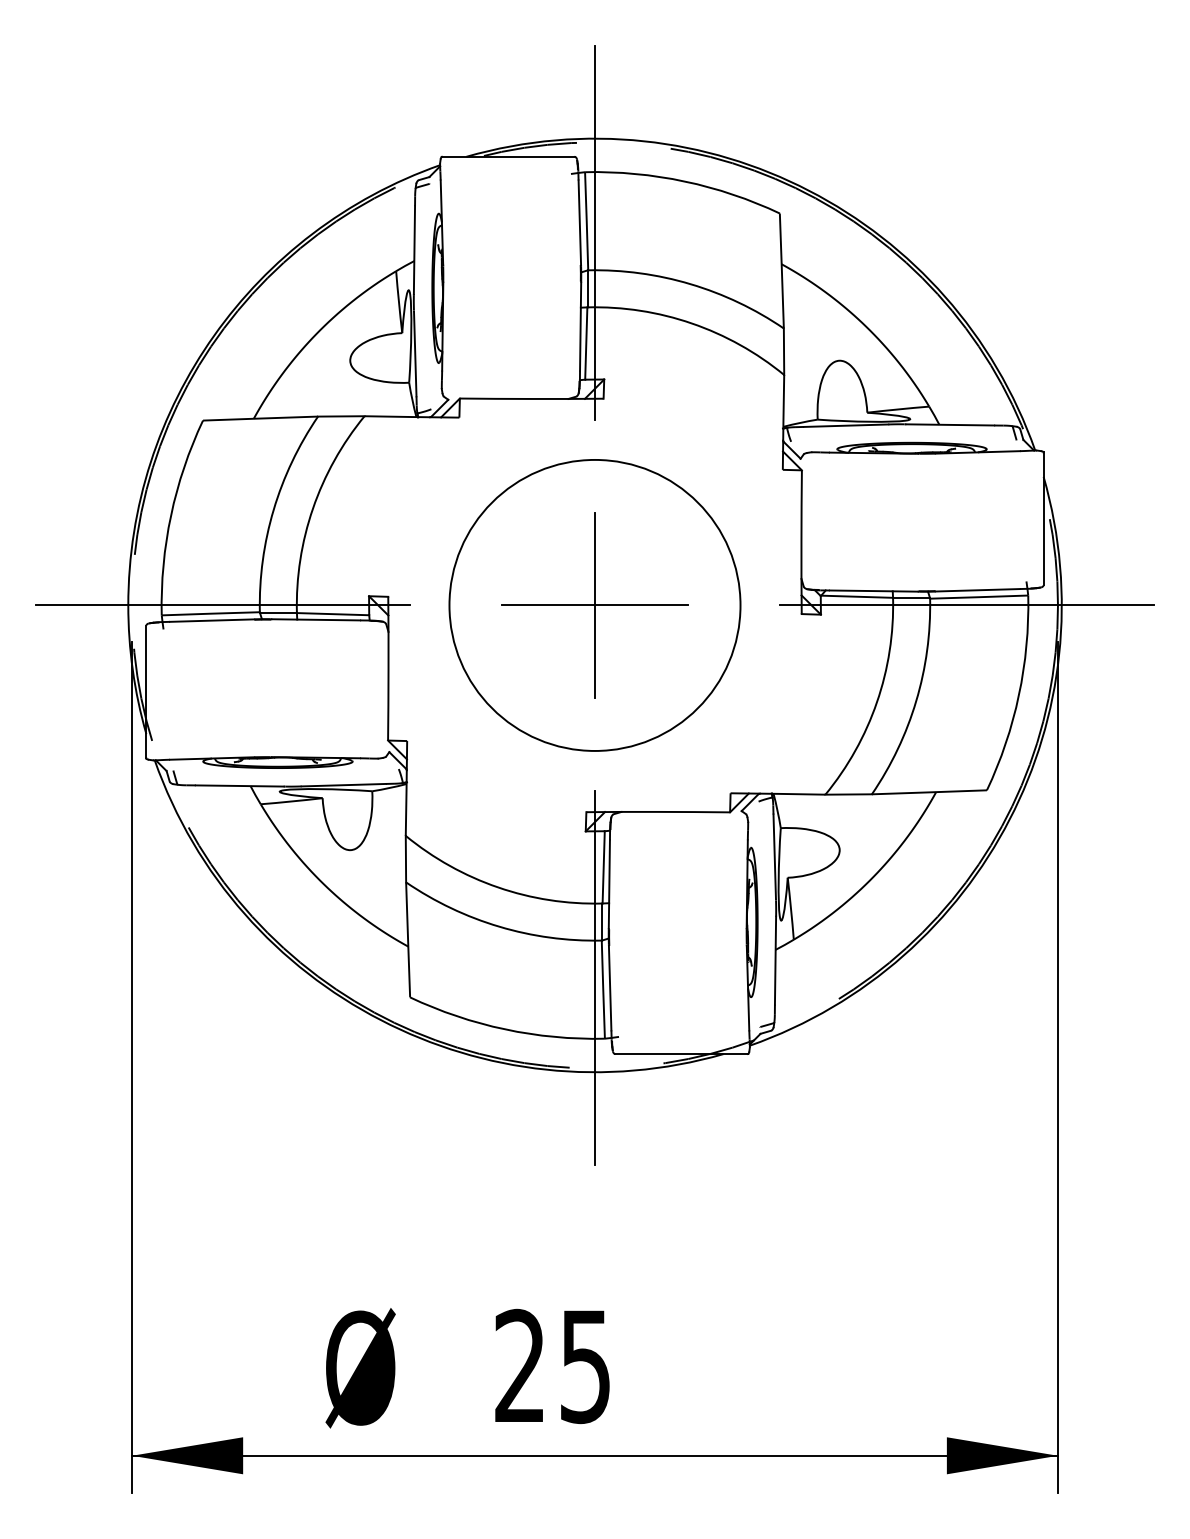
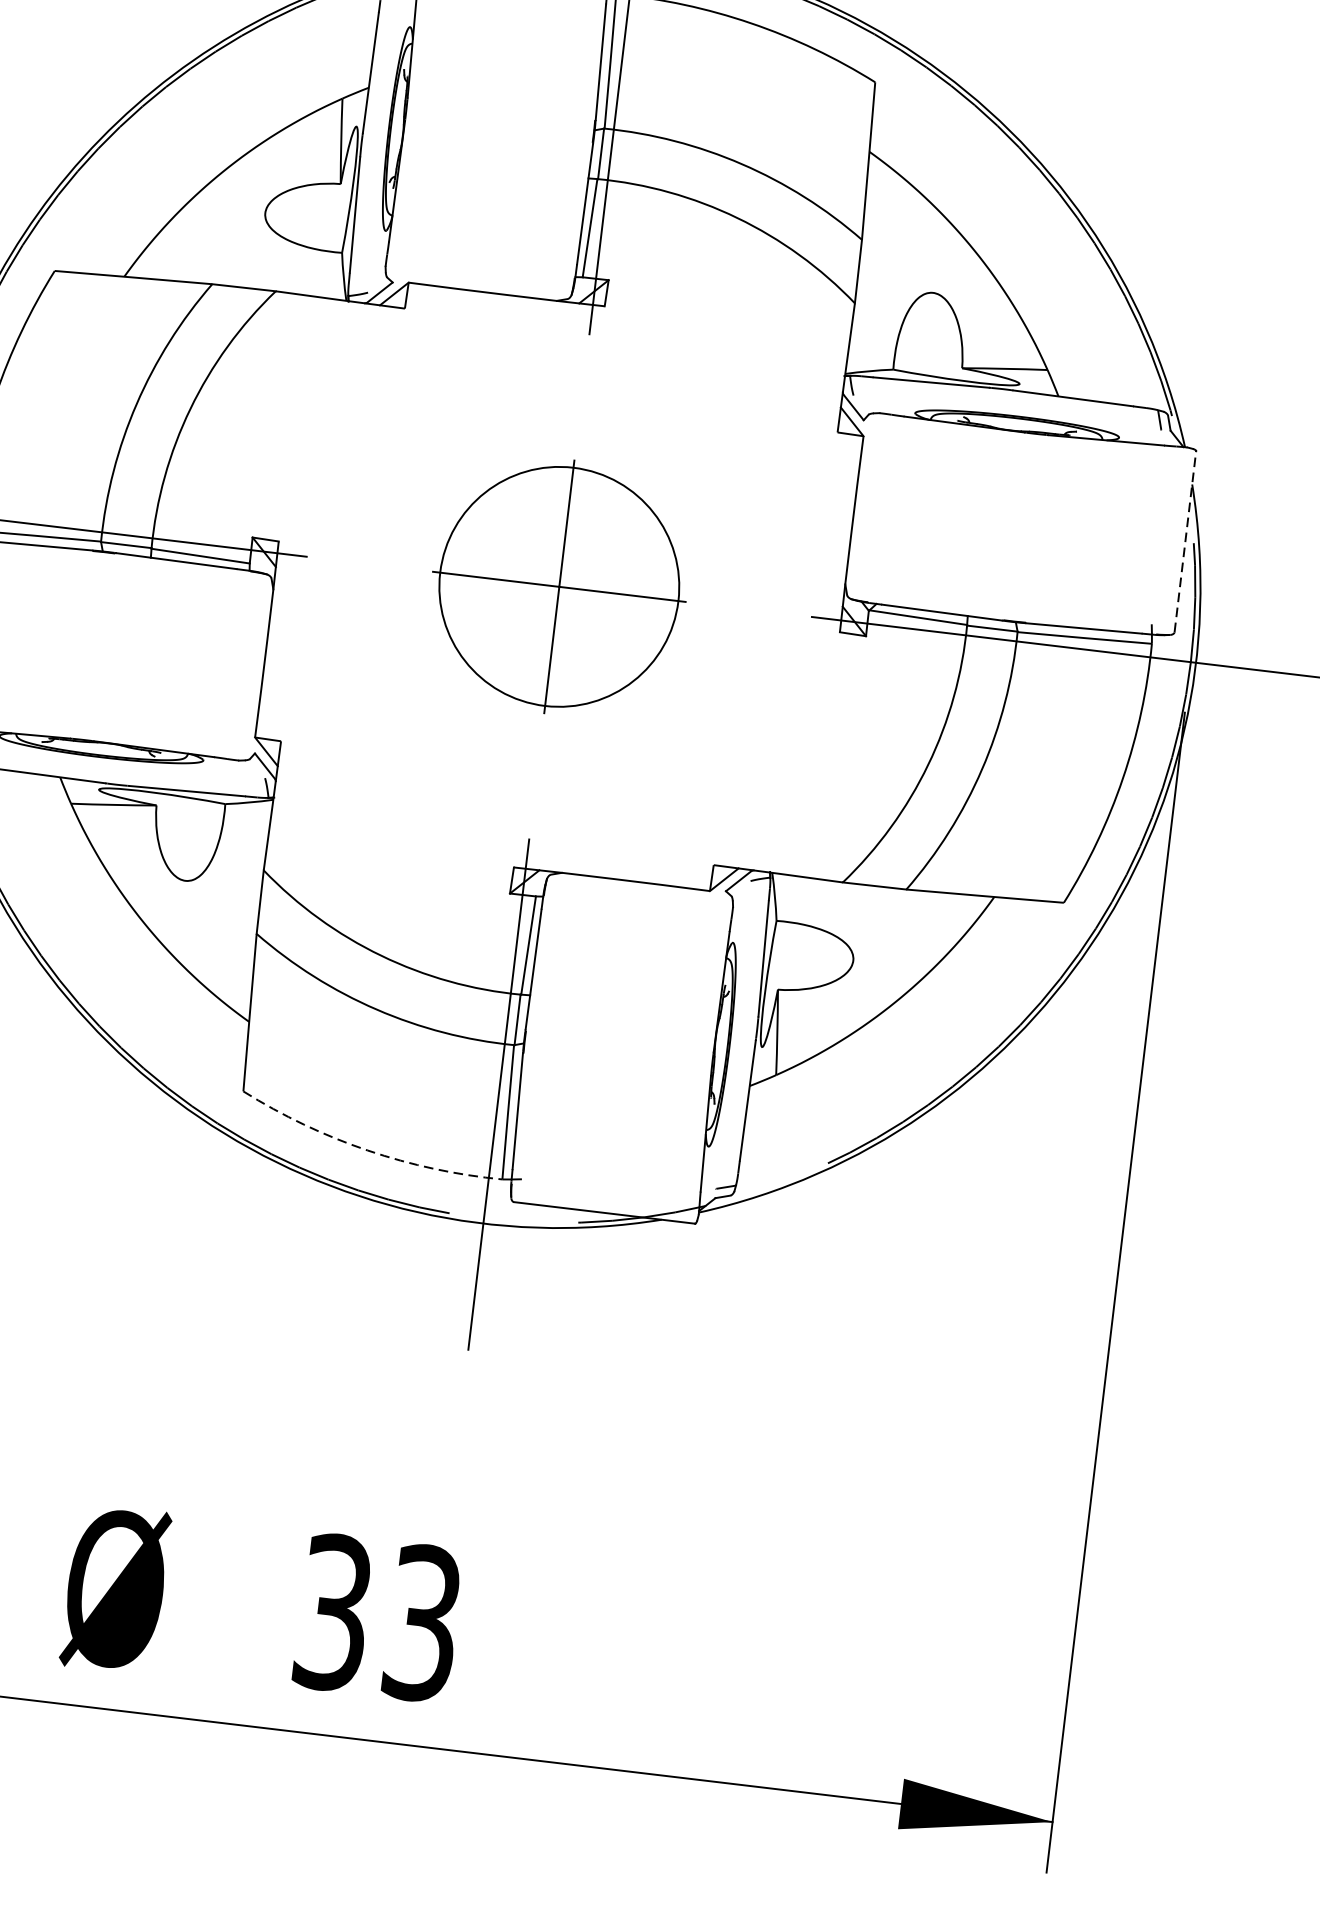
line: (1043, 518) -> (1185, 541), solid -> dashed
circle: (594, 604) -> (558, 585), size x0.6
arc: (505, 1029) -> (368, 1150), solid -> dashed
text: (552, 1366) -> (377, 1618), 25 -> 33

